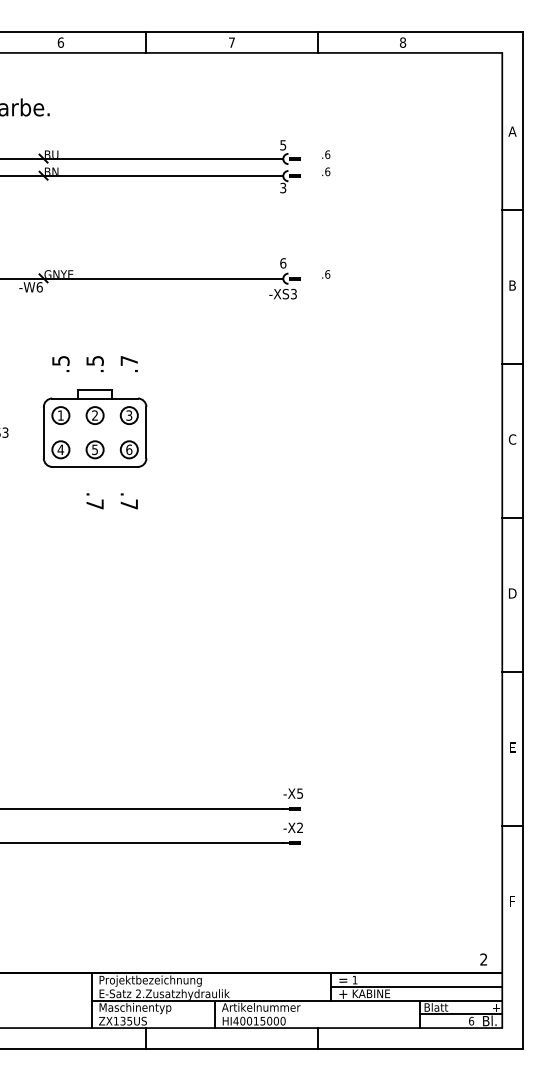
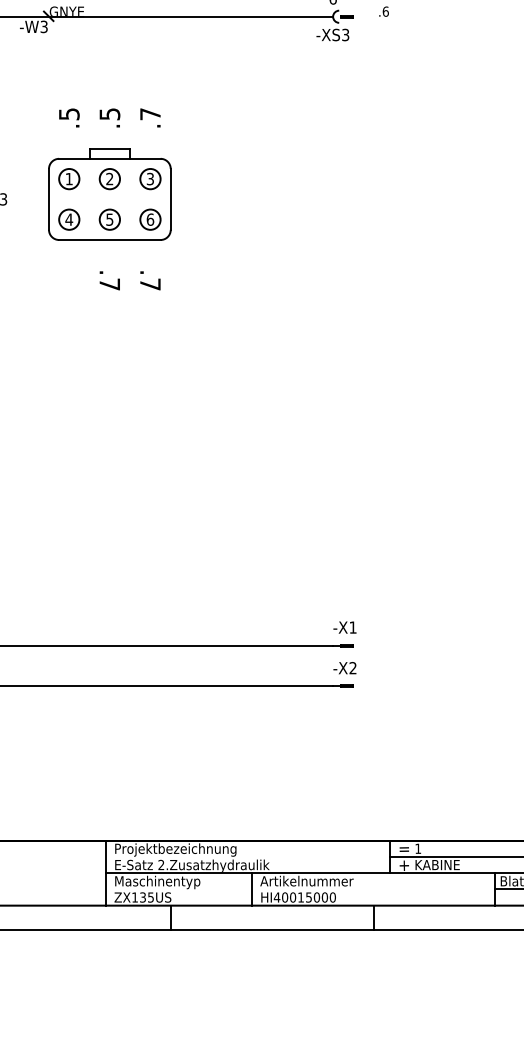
text: (39, 287) -> (43, 27), -W6 -> -W3
text: (300, 793) -> (353, 627), -X5 -> -X1

